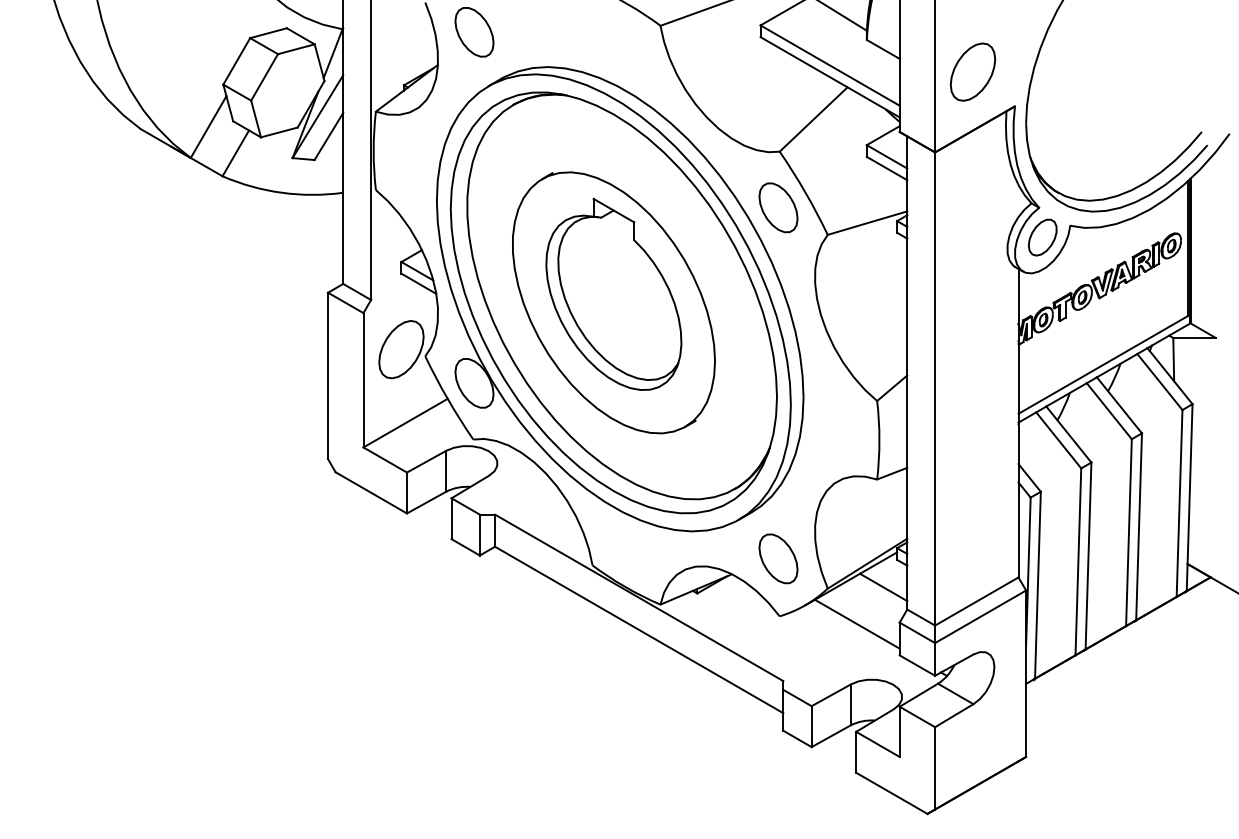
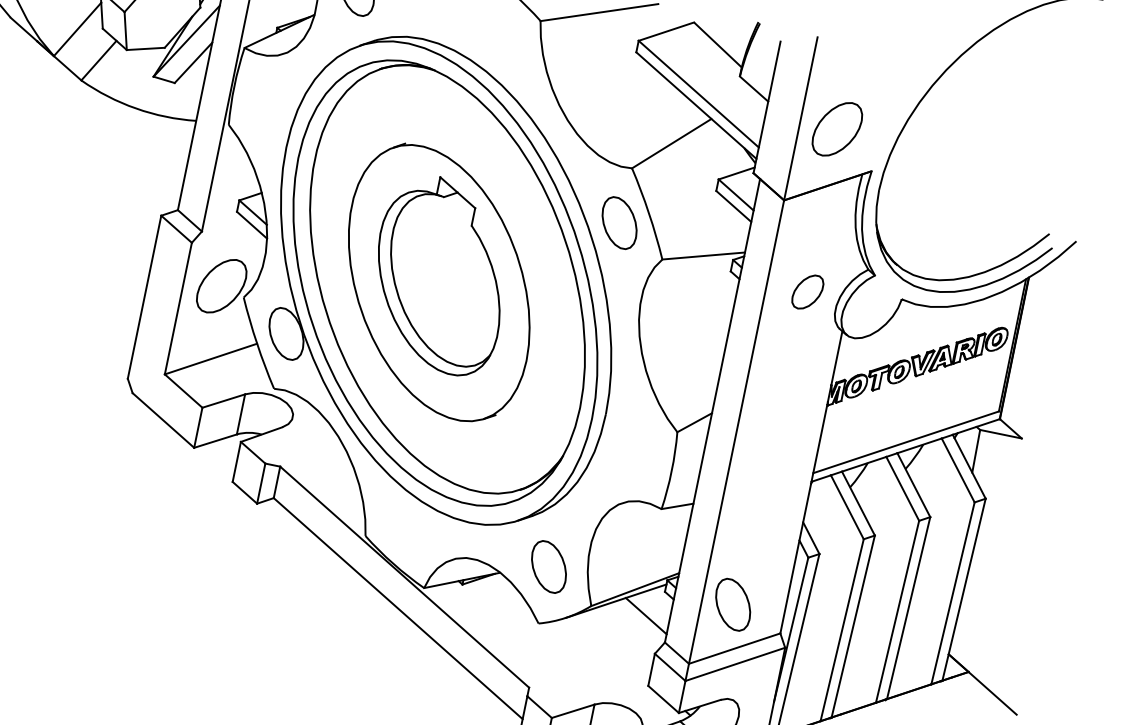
part: (1042, 237) -> (807, 291), moved
part: (966, 558) -> (733, 604), added
line: (857, 623) -> (613, 646), removed

